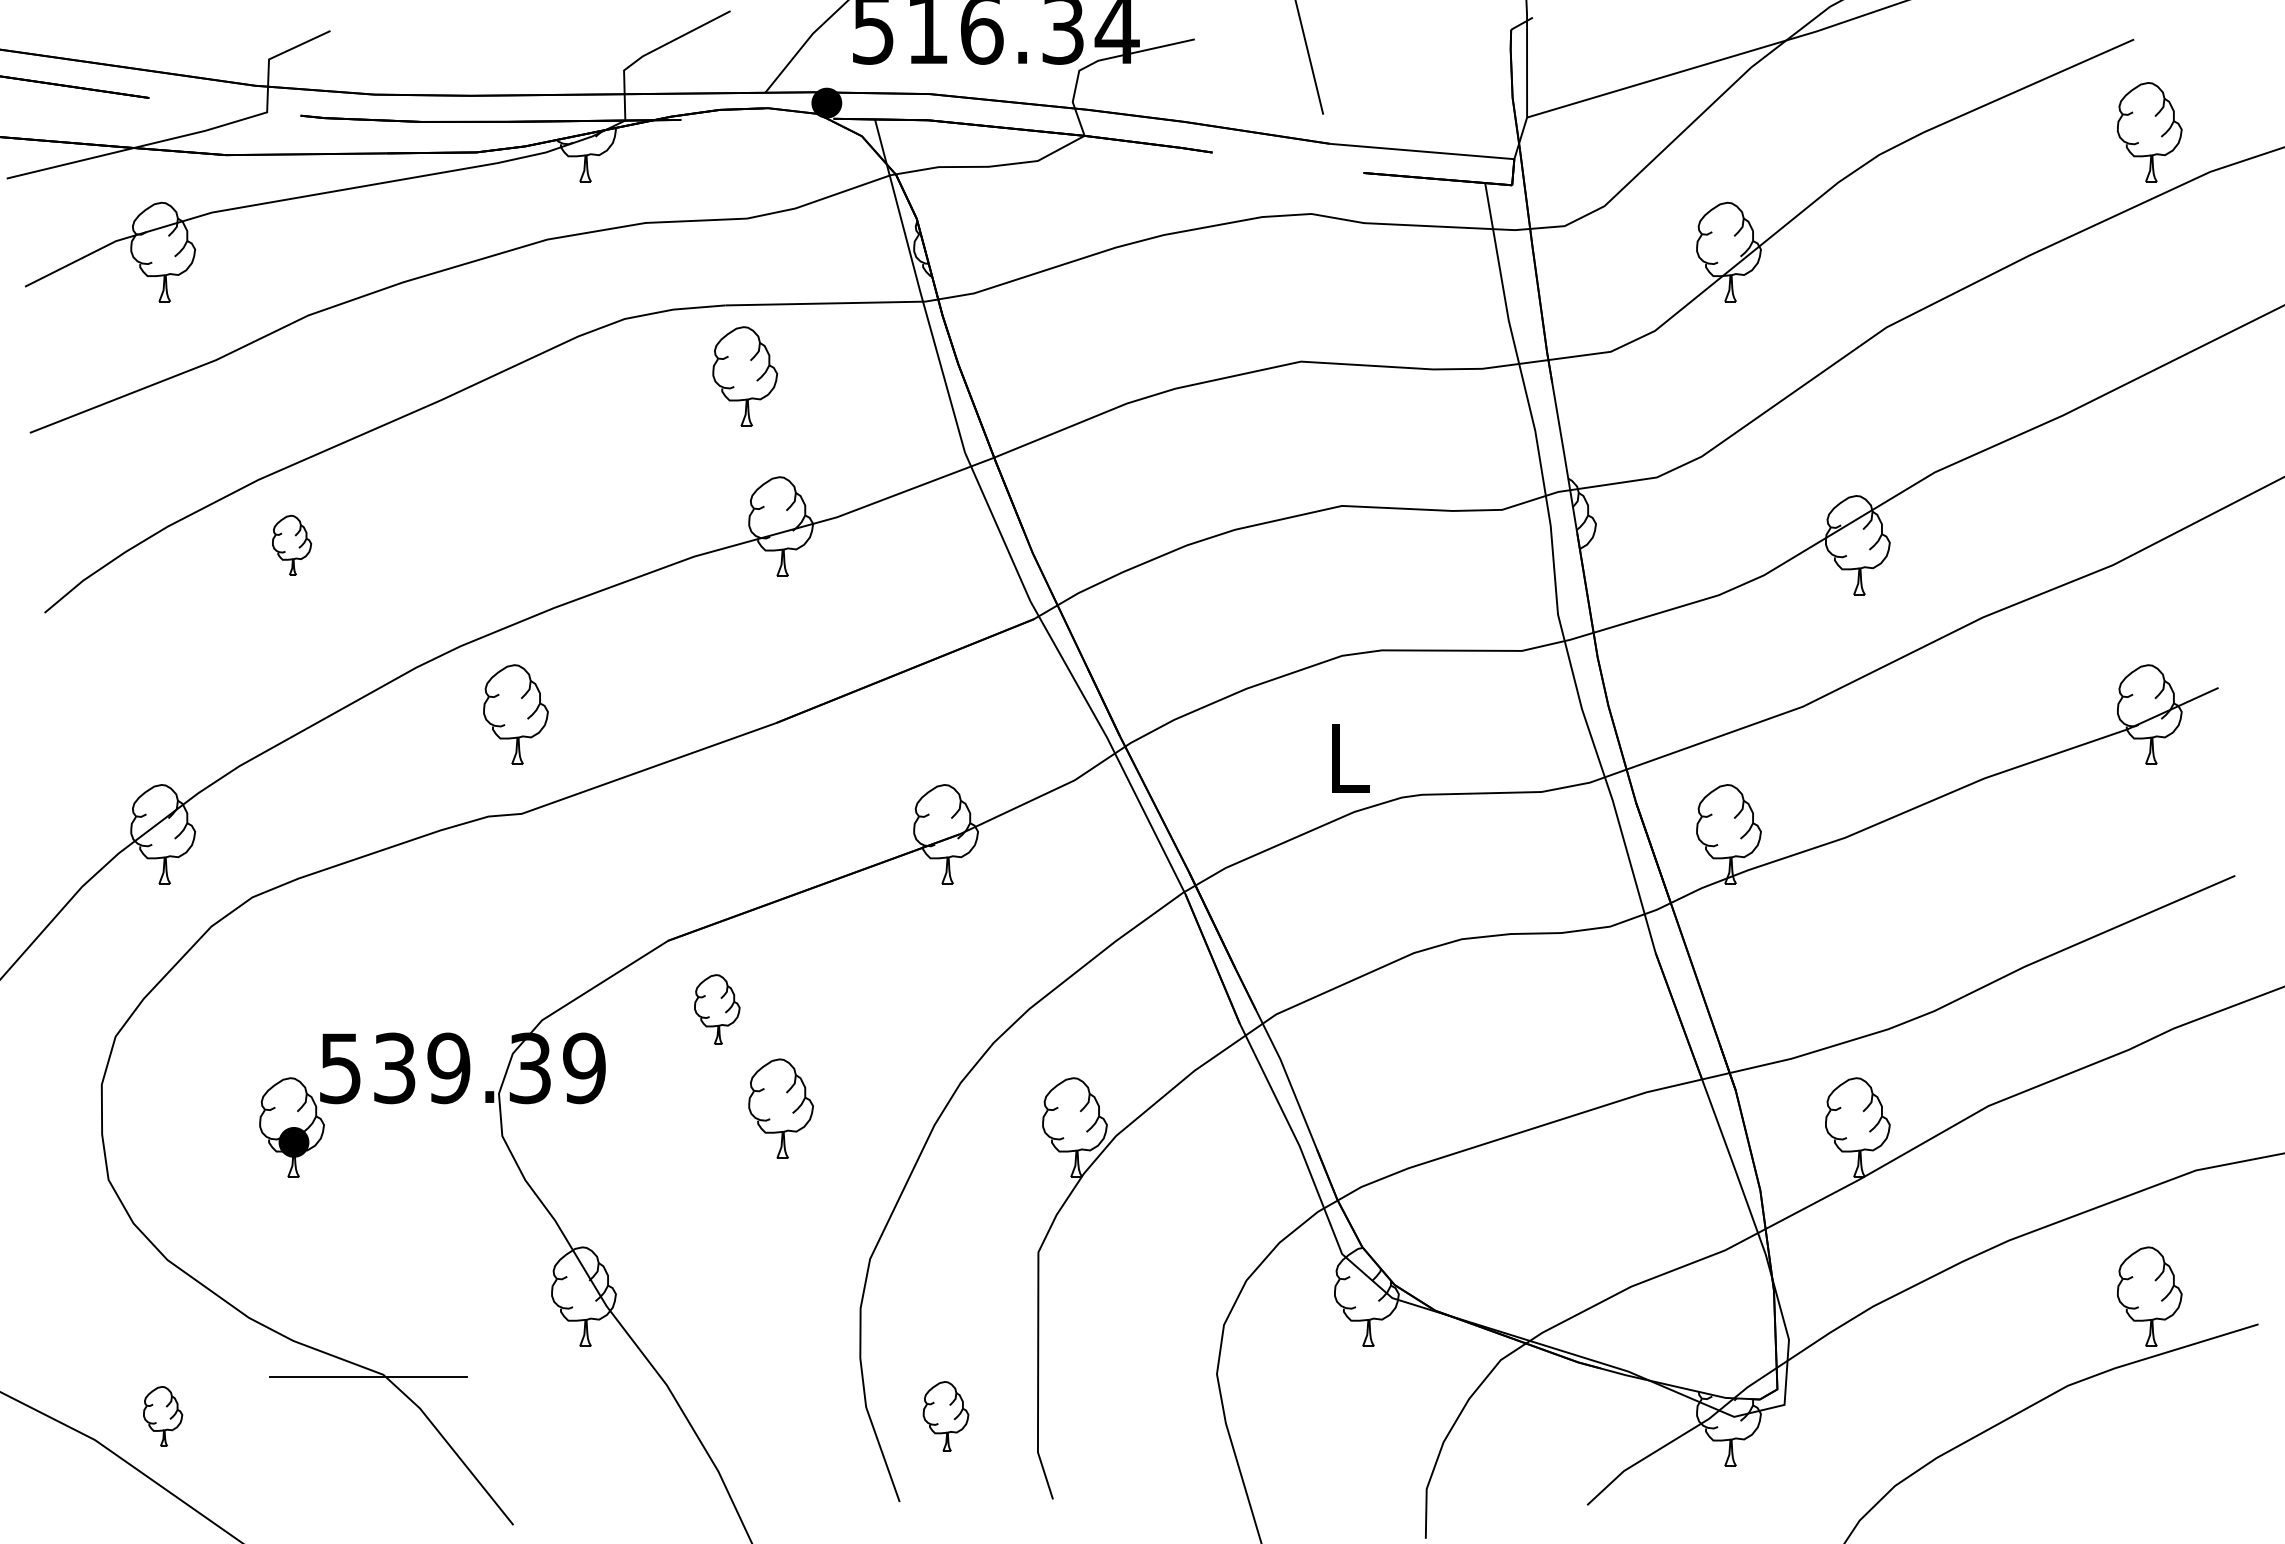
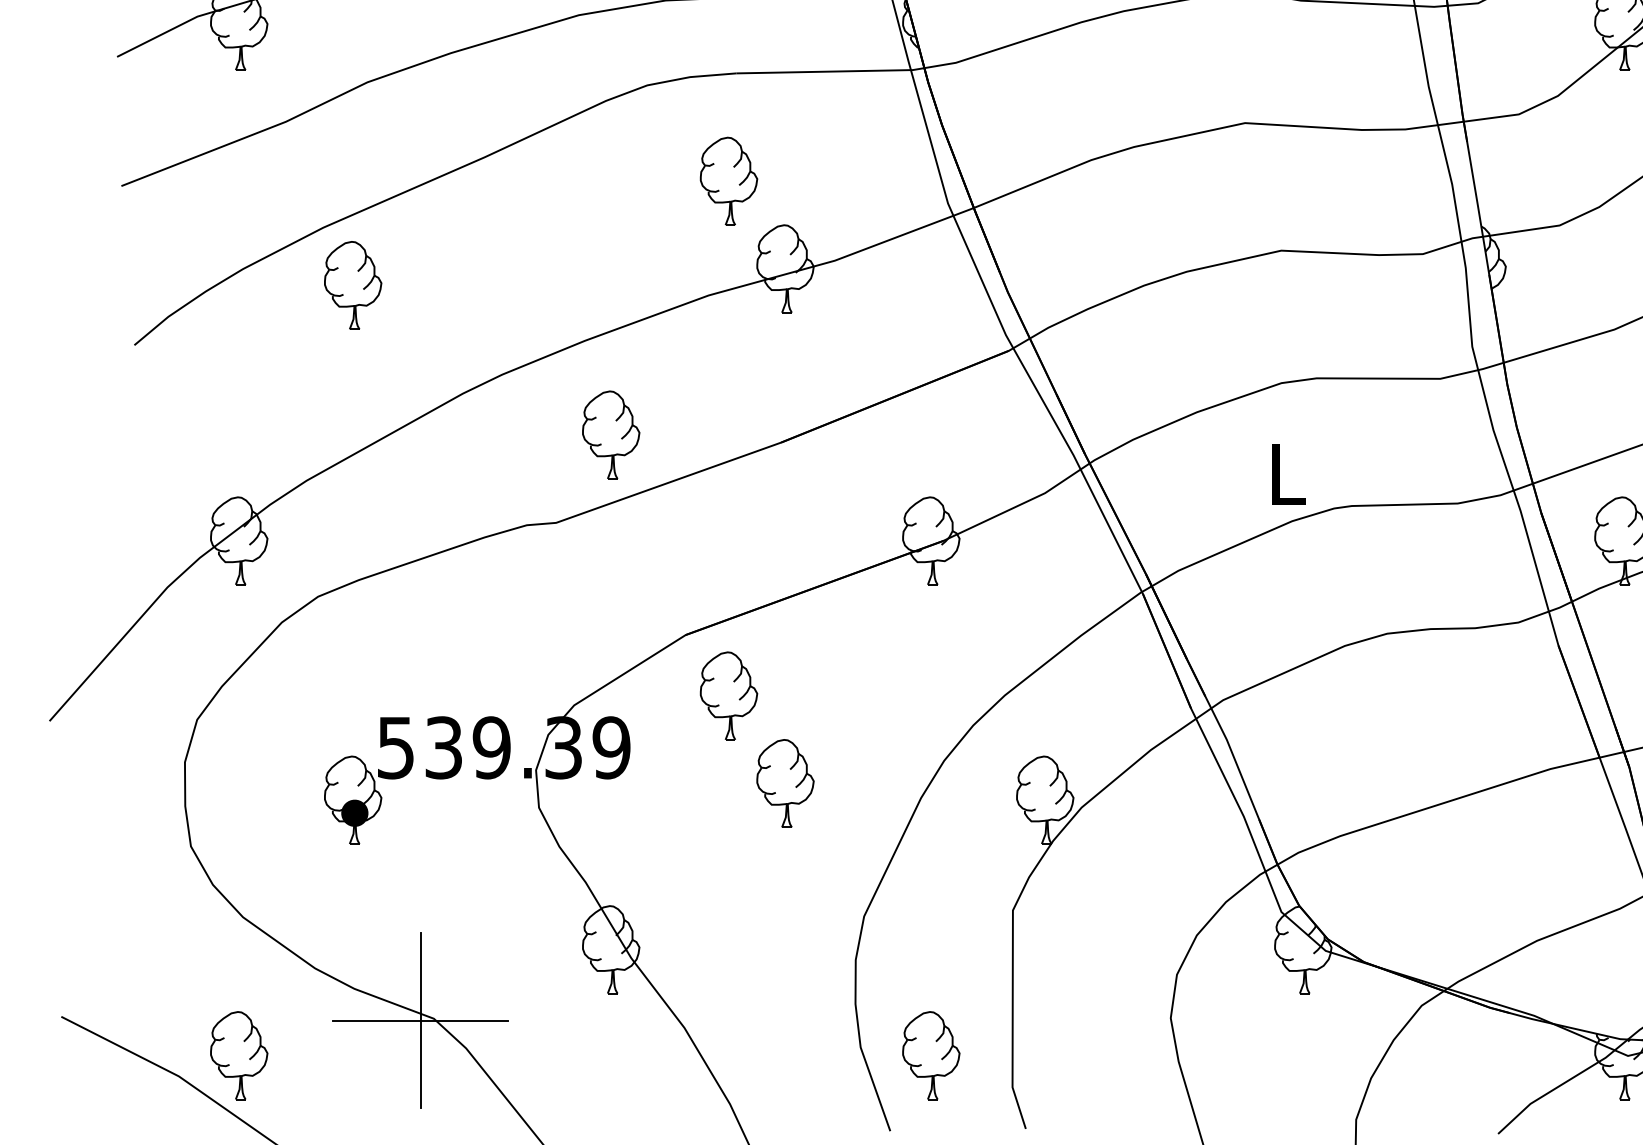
part: (745, 376) -> (729, 181), moved
part: (291, 545) -> (352, 285), size x1.67
part: (515, 714) -> (610, 435), moved
part: (717, 1009) -> (729, 695), size x1.43
line: (368, 1376) -> (420, 1020), added
part: (162, 1416) -> (238, 1055), size x1.67
part: (945, 1416) -> (930, 1055), size x1.43

